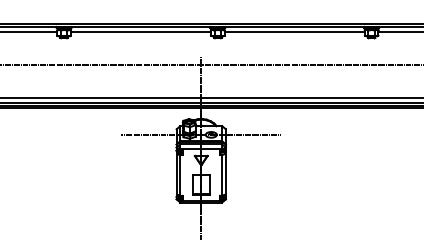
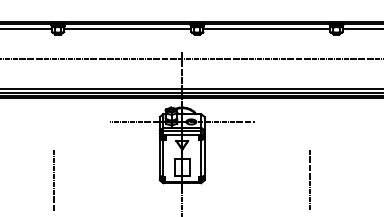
line: (59, 198) -> (53, 179), added
line: (342, 198) -> (310, 179), added

